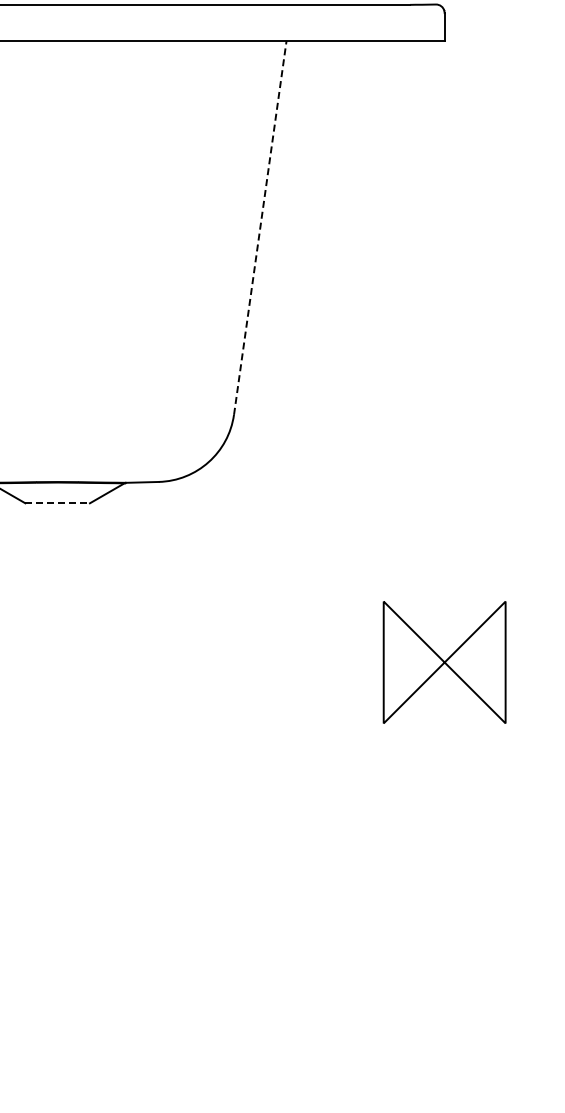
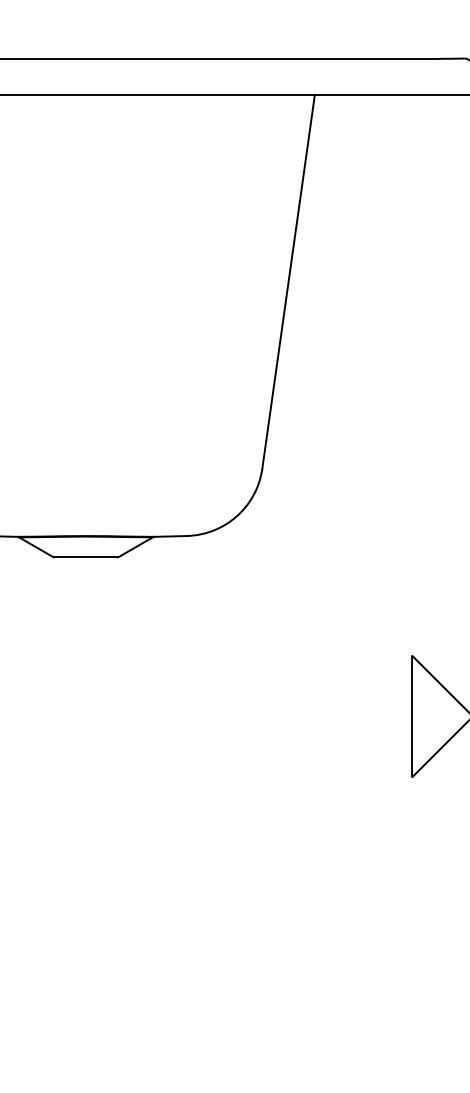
line: (260, 227) -> (288, 281), dashed -> solid
line: (58, 503) -> (86, 557), dashed -> solid

